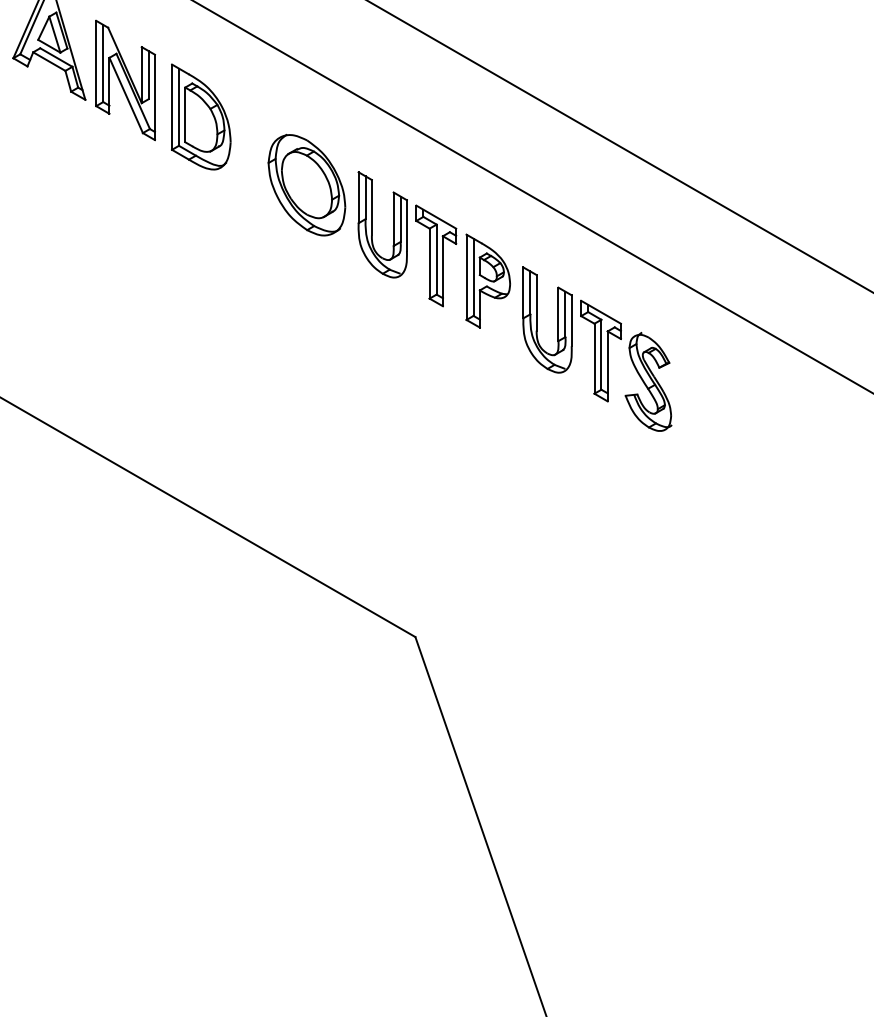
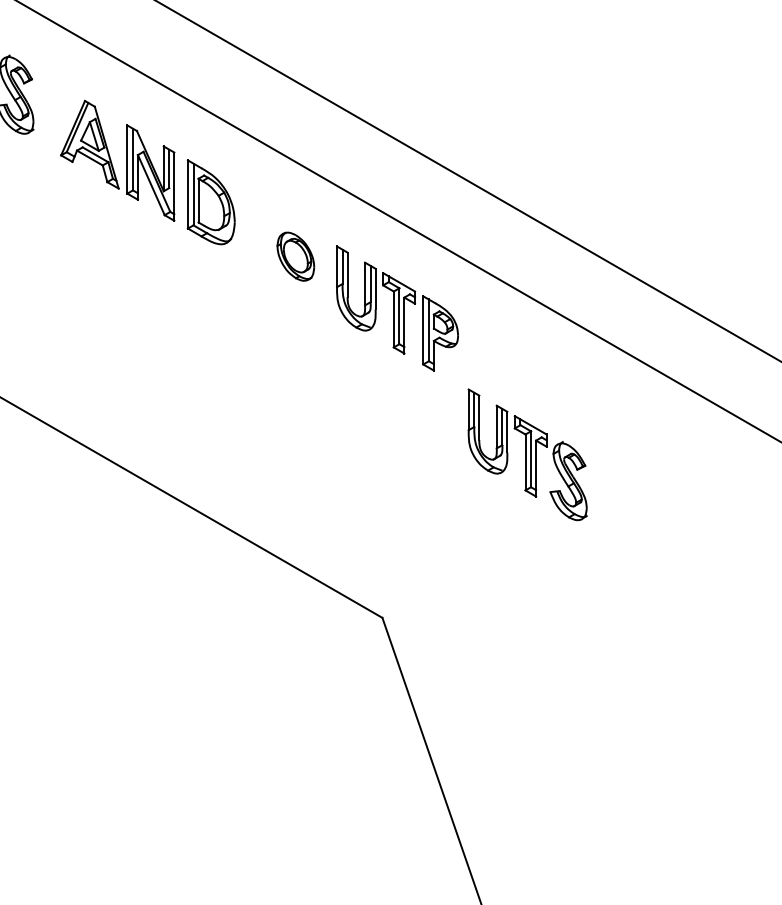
part: (306, 184) -> (295, 256), size x0.6
part: (596, 348) -> (527, 454), moved

